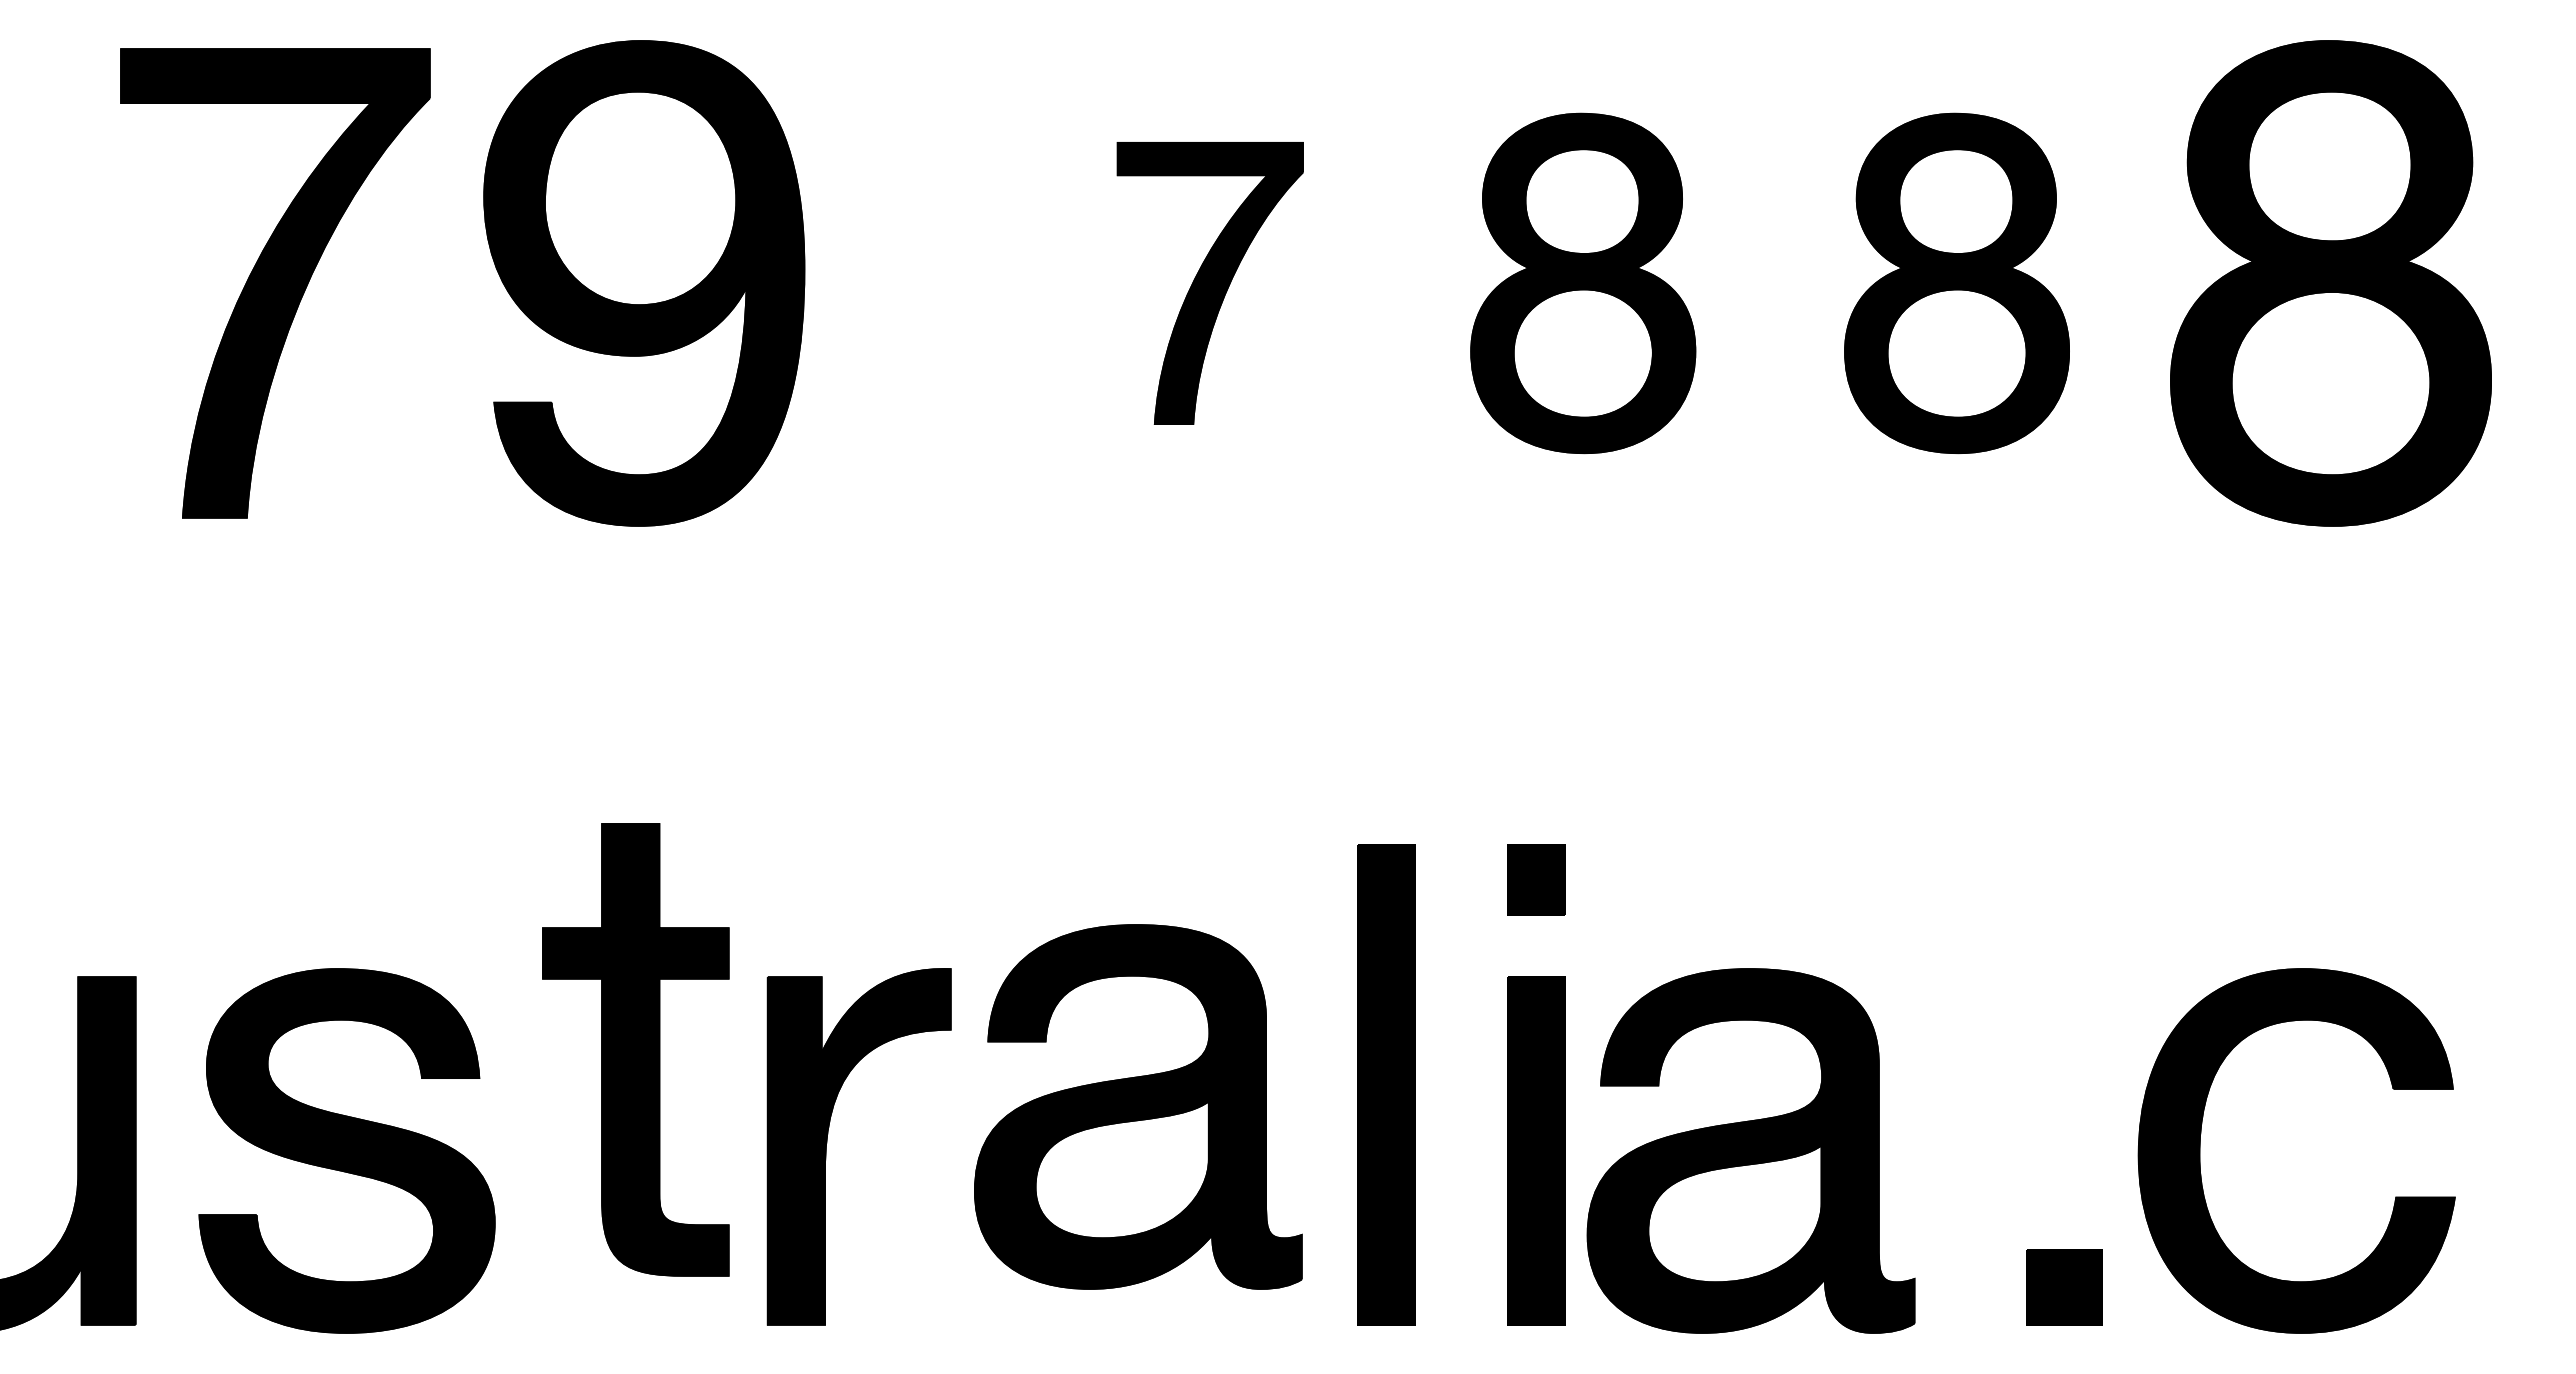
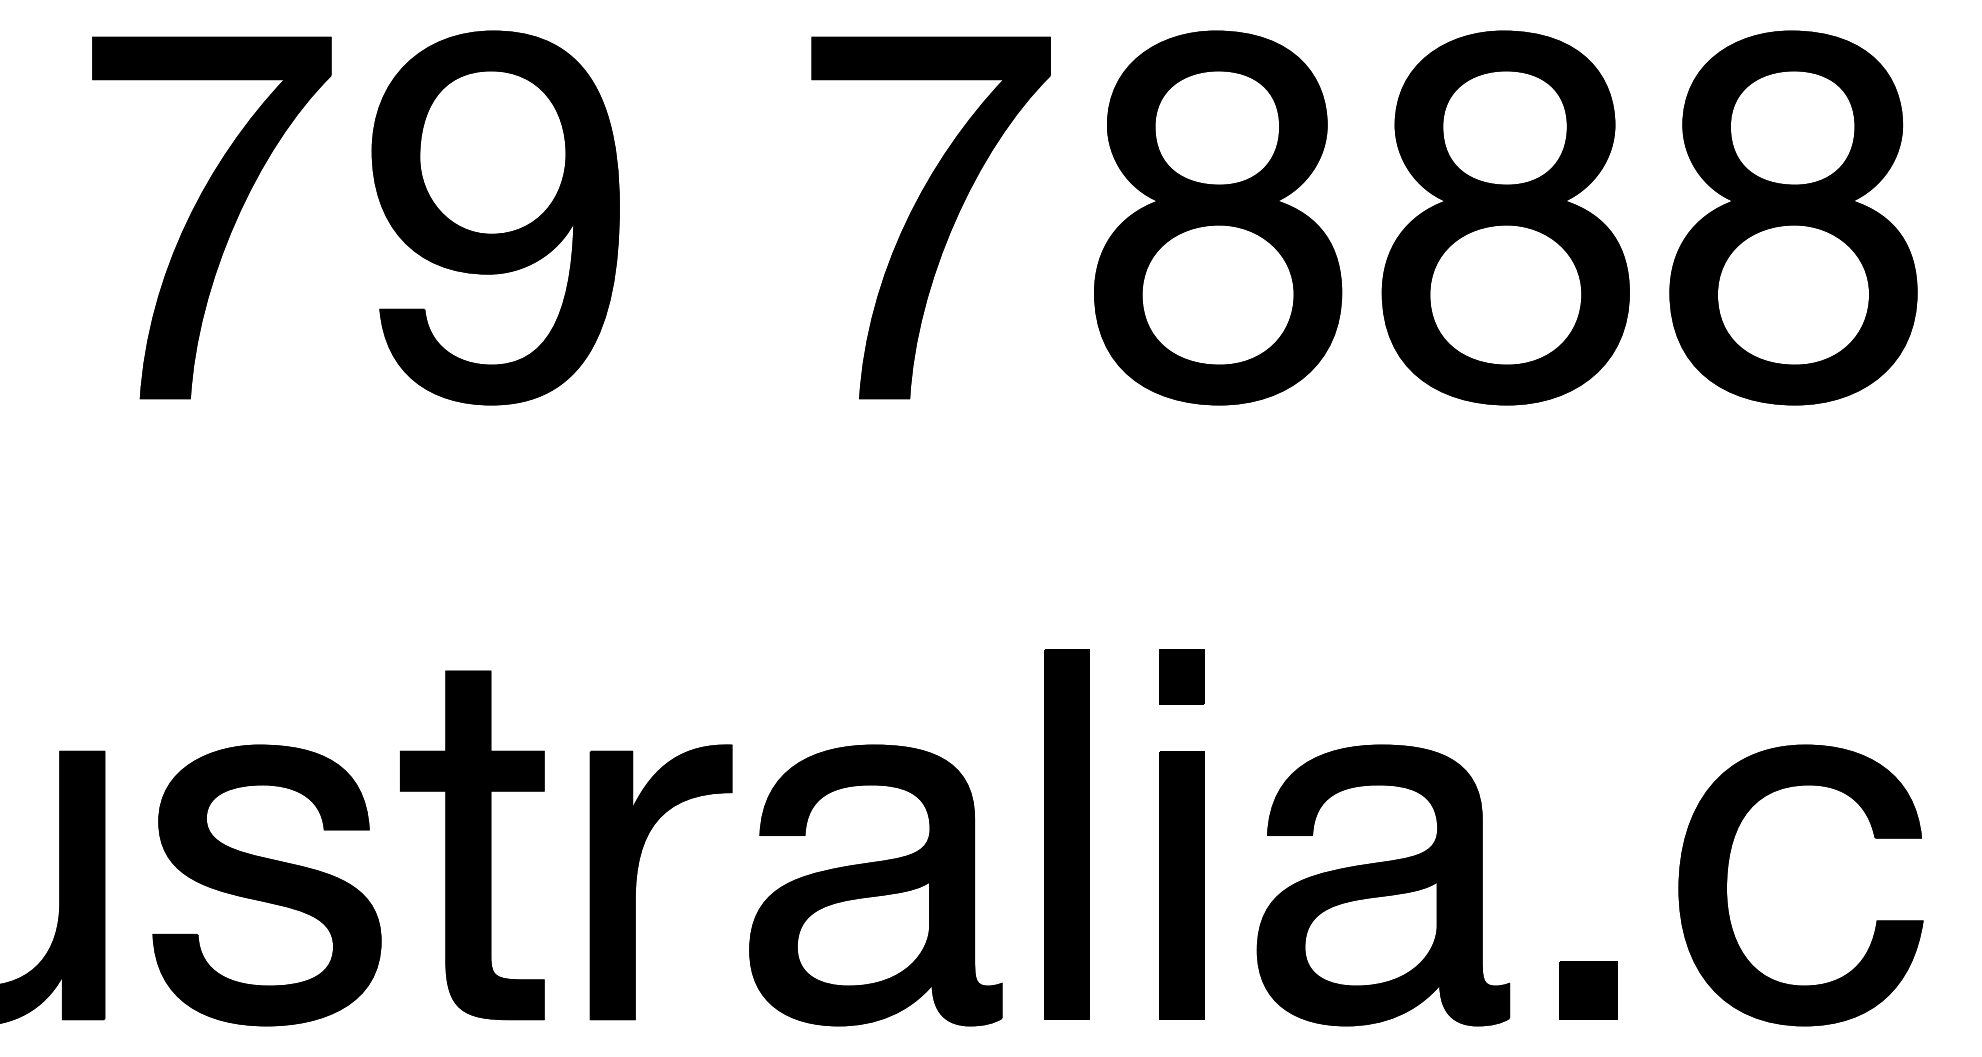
part: (1210, 283) -> (931, 218), size x1.67
part: (1583, 283) -> (1218, 218), size x1.43
part: (1956, 283) -> (1505, 218), size x1.43
part: (635, 1049) -> (472, 845), moved
part: (1138, 1106) -> (875, 885), moved
part: (1750, 1150) -> (1383, 885), moved
part: (2200, 1150) -> (1726, 885), moved

